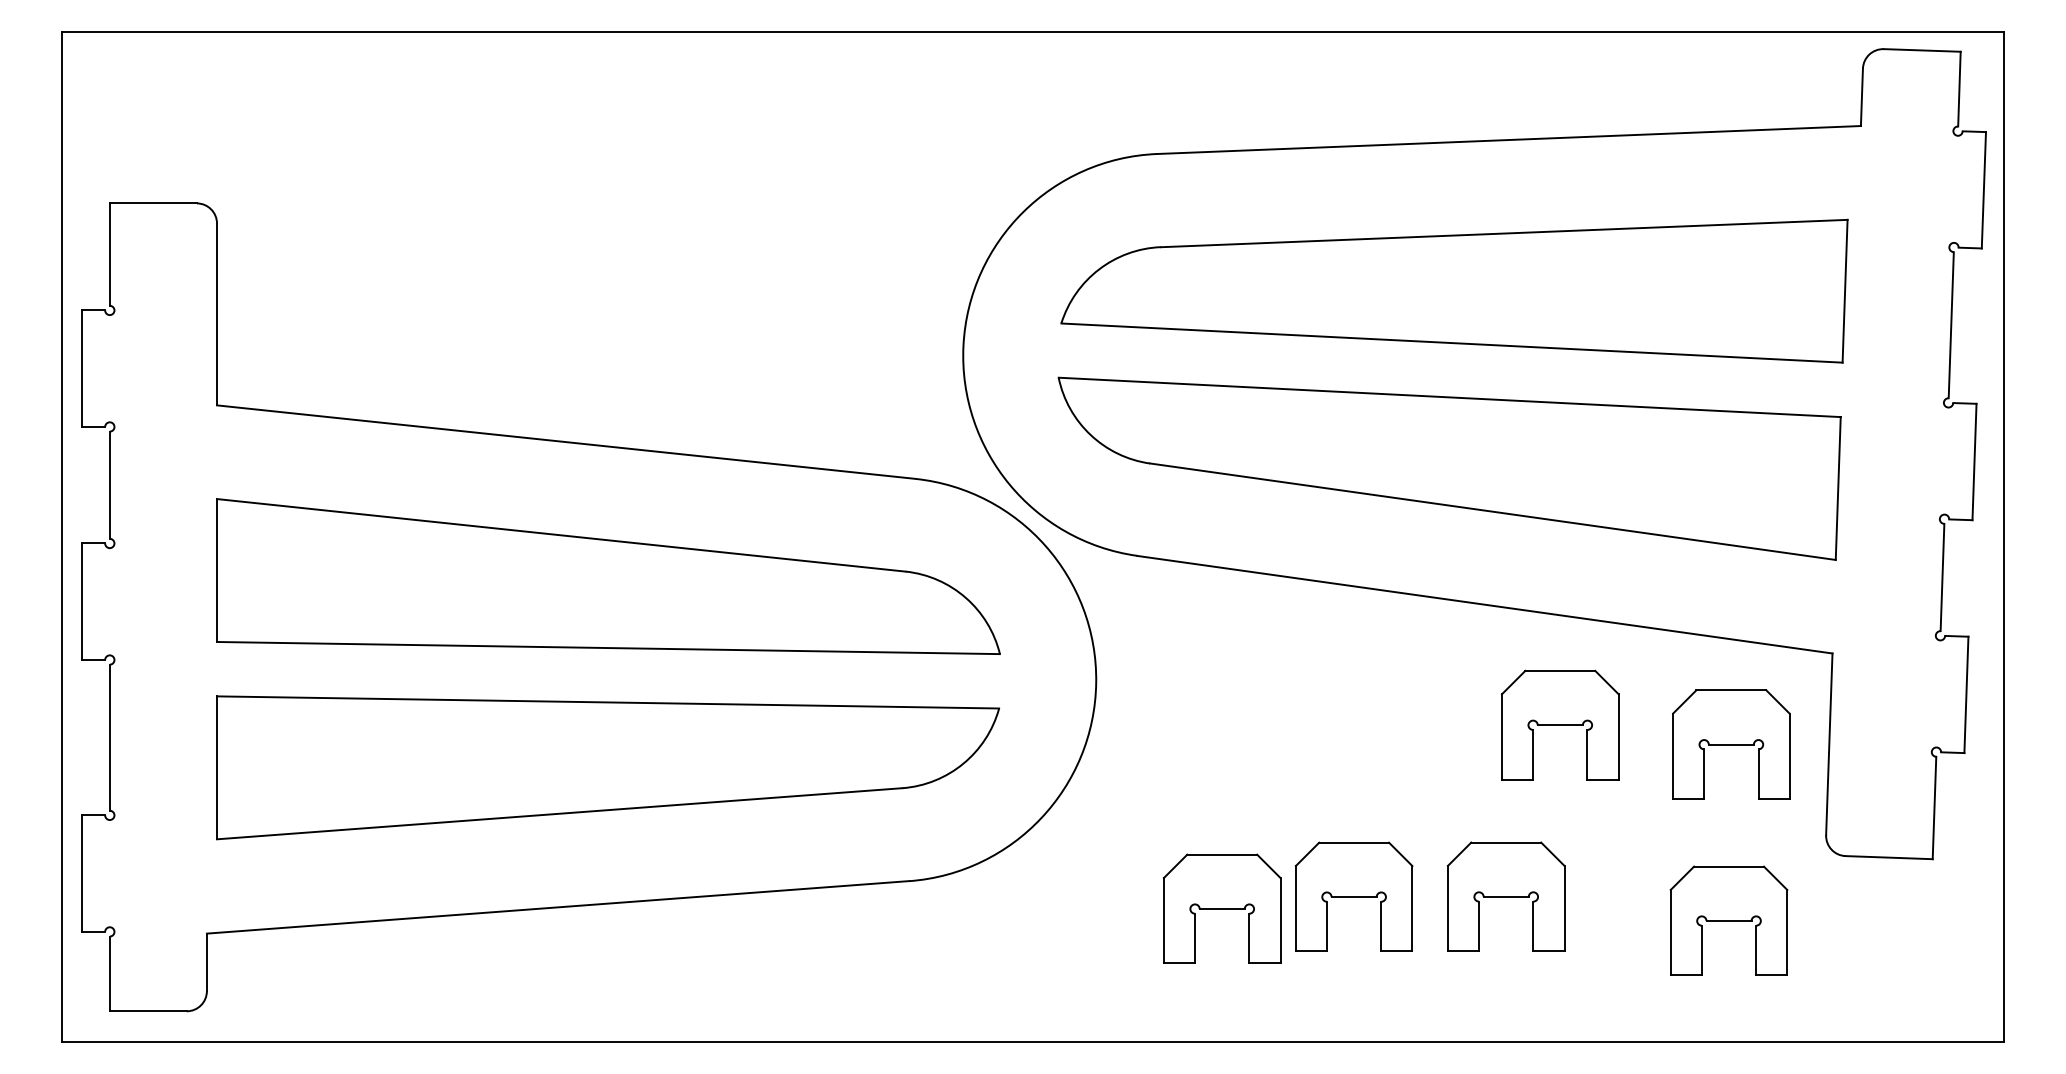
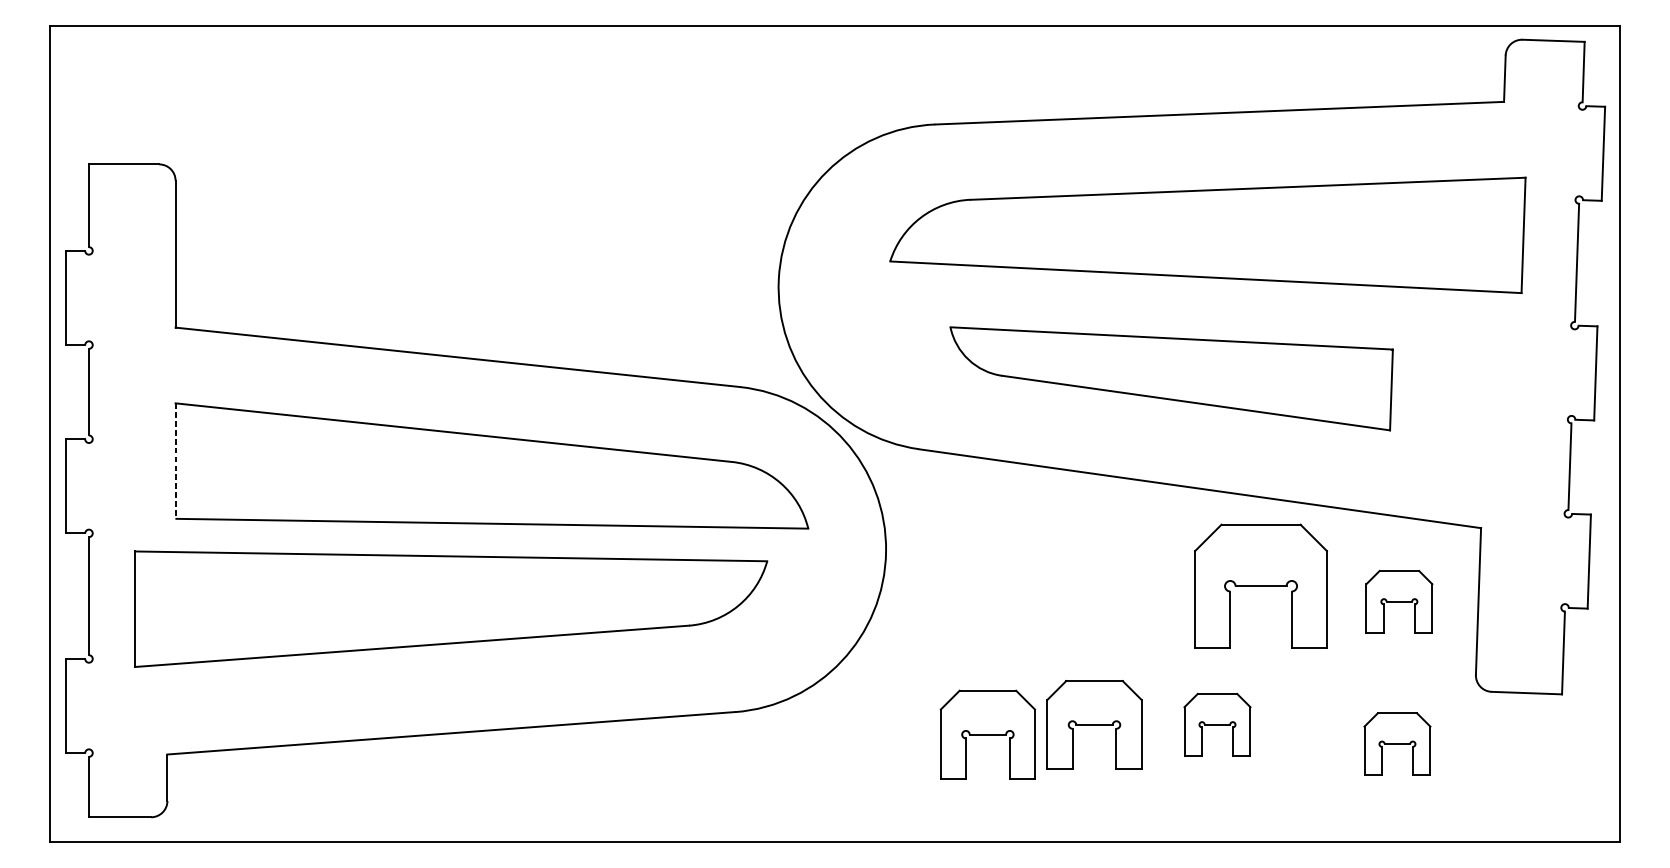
part: (1454, 290) -> (1207, 234), moved
part: (1449, 468) -> (1171, 378), size x0.7
line: (217, 571) -> (175, 461), solid -> dashed
part: (1560, 724) -> (1261, 585), size x1.4
part: (1731, 744) -> (1399, 601), size x0.7
part: (607, 767) -> (450, 608), moved
part: (1506, 896) -> (1217, 724), size x0.7
part: (1728, 920) -> (1397, 743), size x0.7

